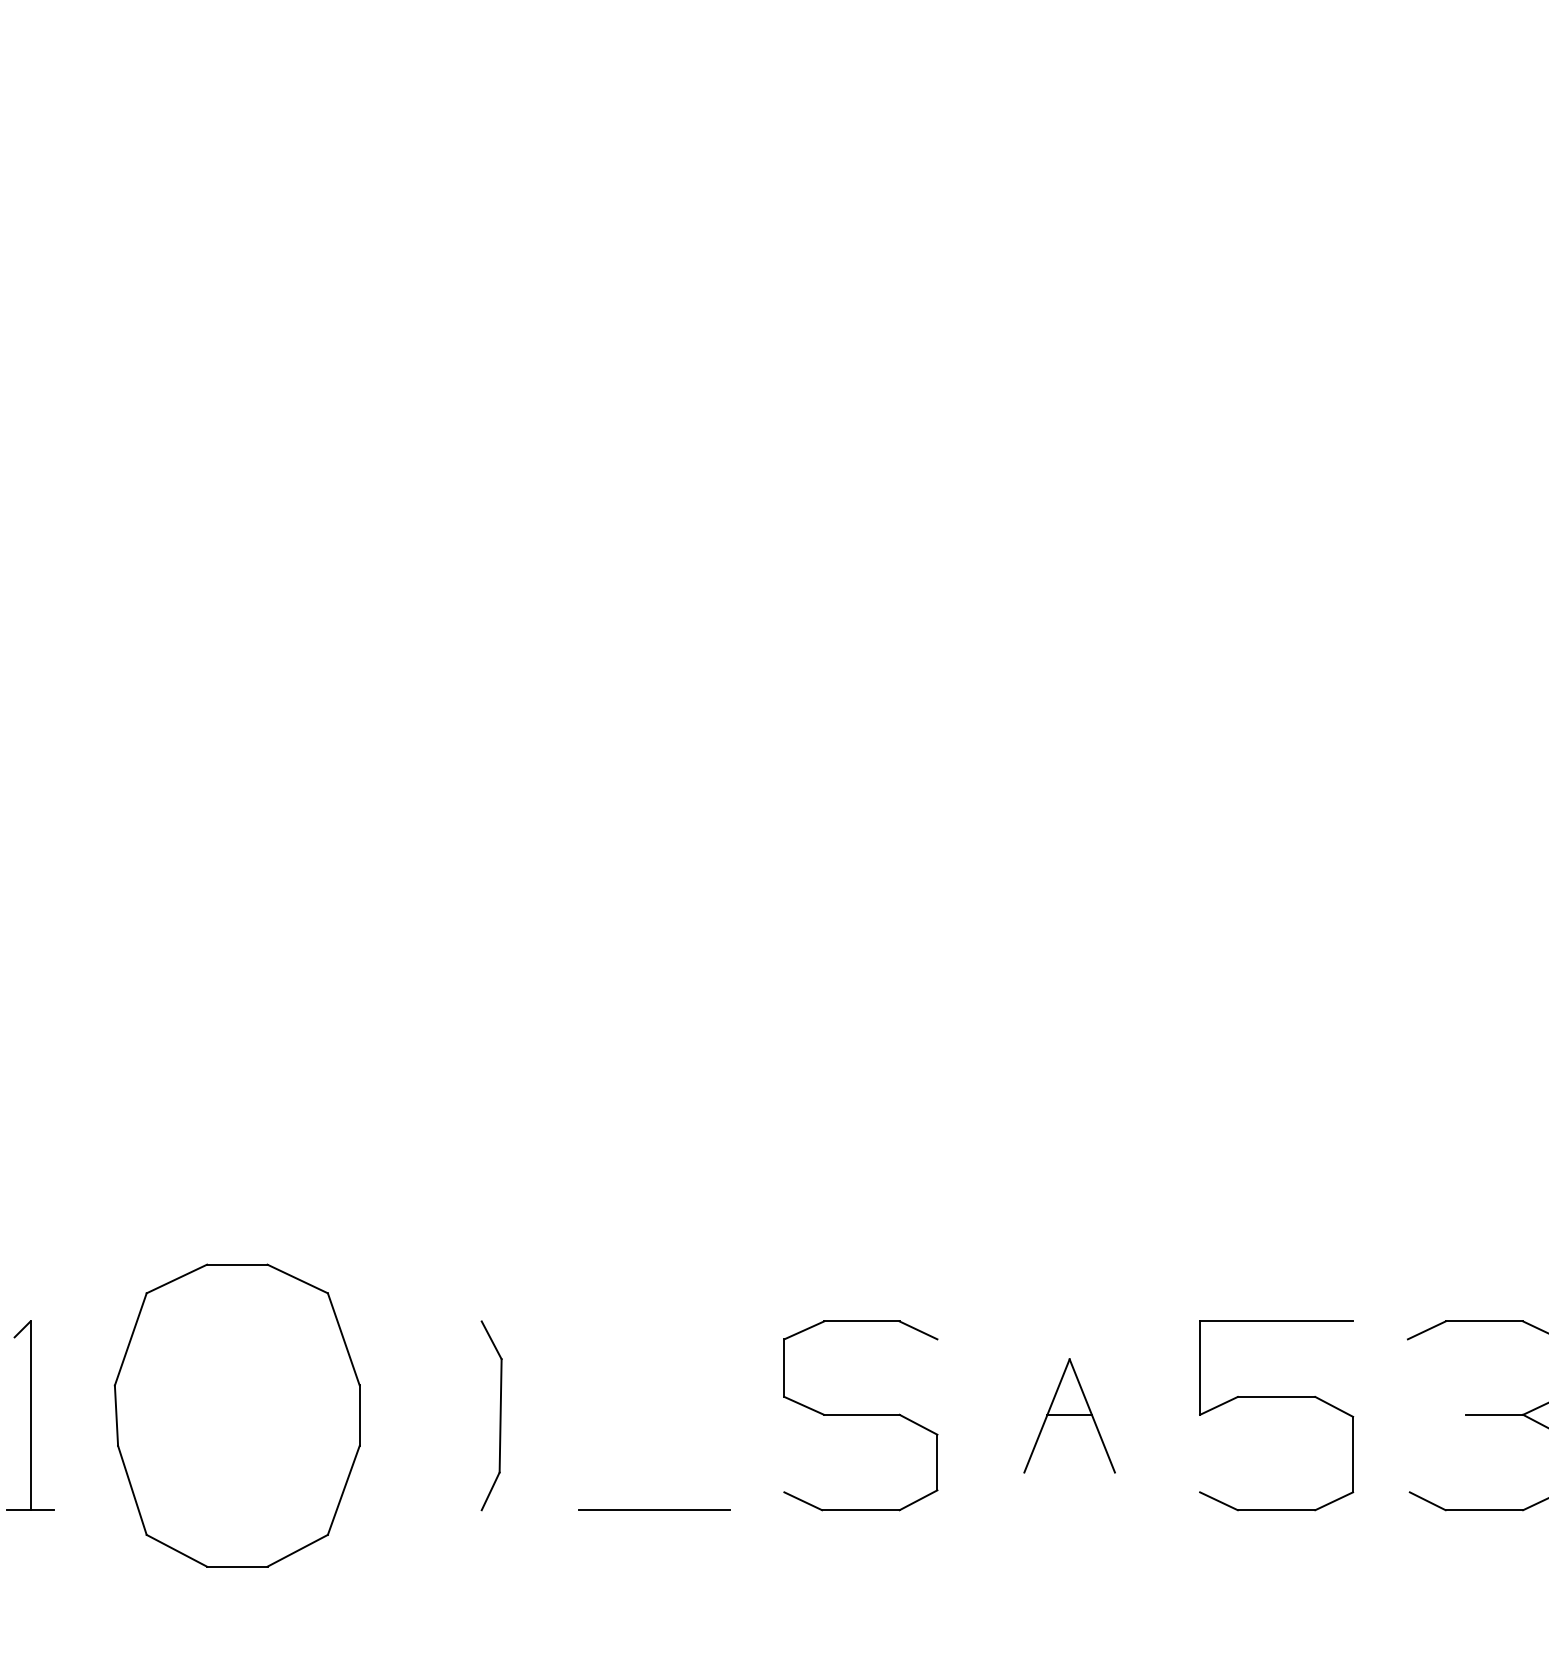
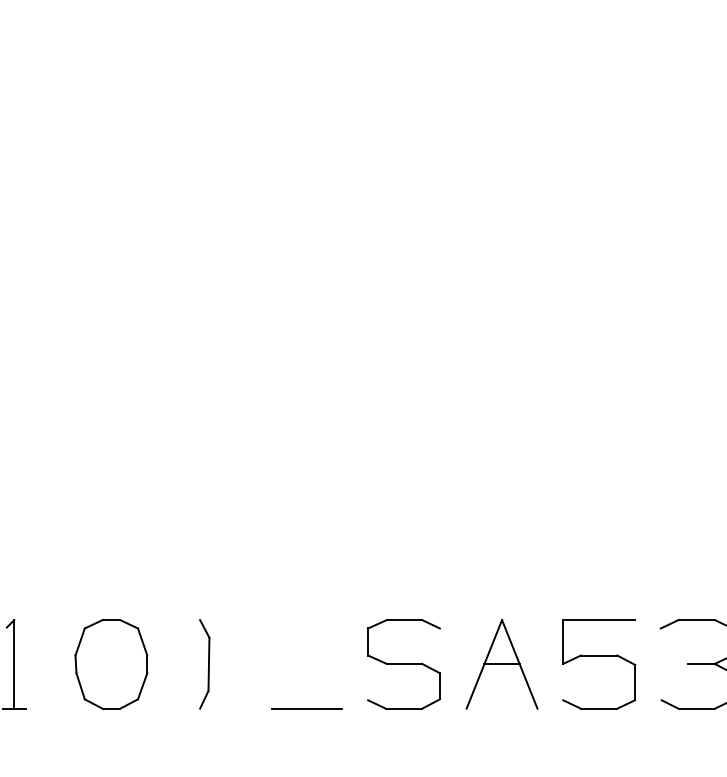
part: (237, 1416) -> (111, 664), size x0.62
part: (491, 1416) -> (204, 664), moved
part: (1068, 1416) -> (501, 664), size x1.67

